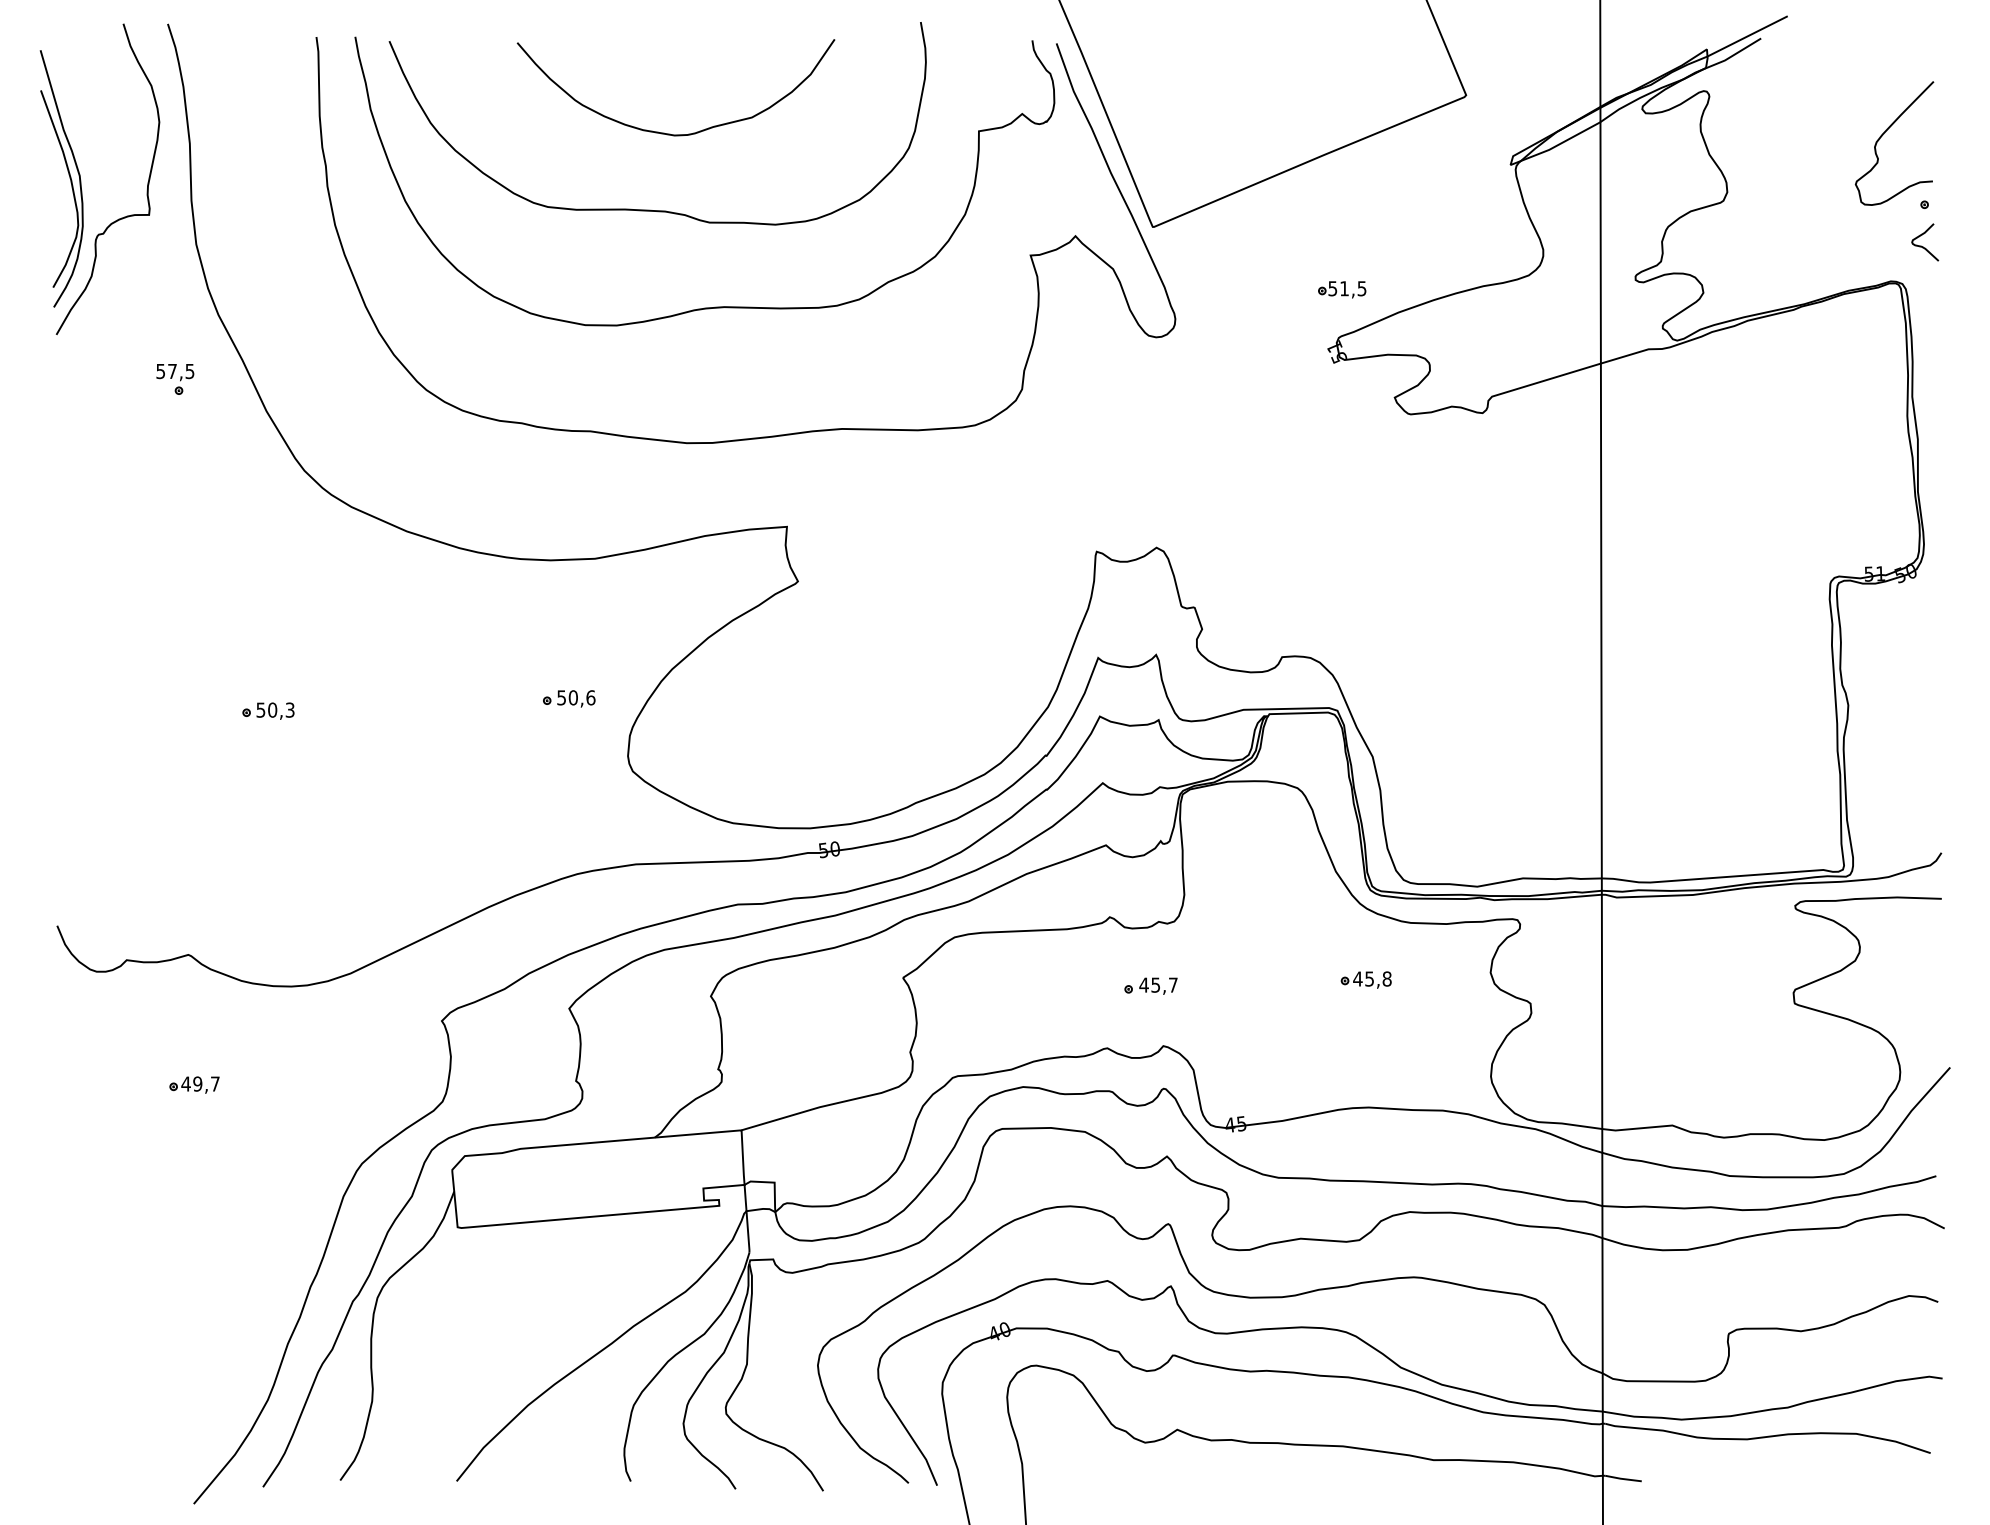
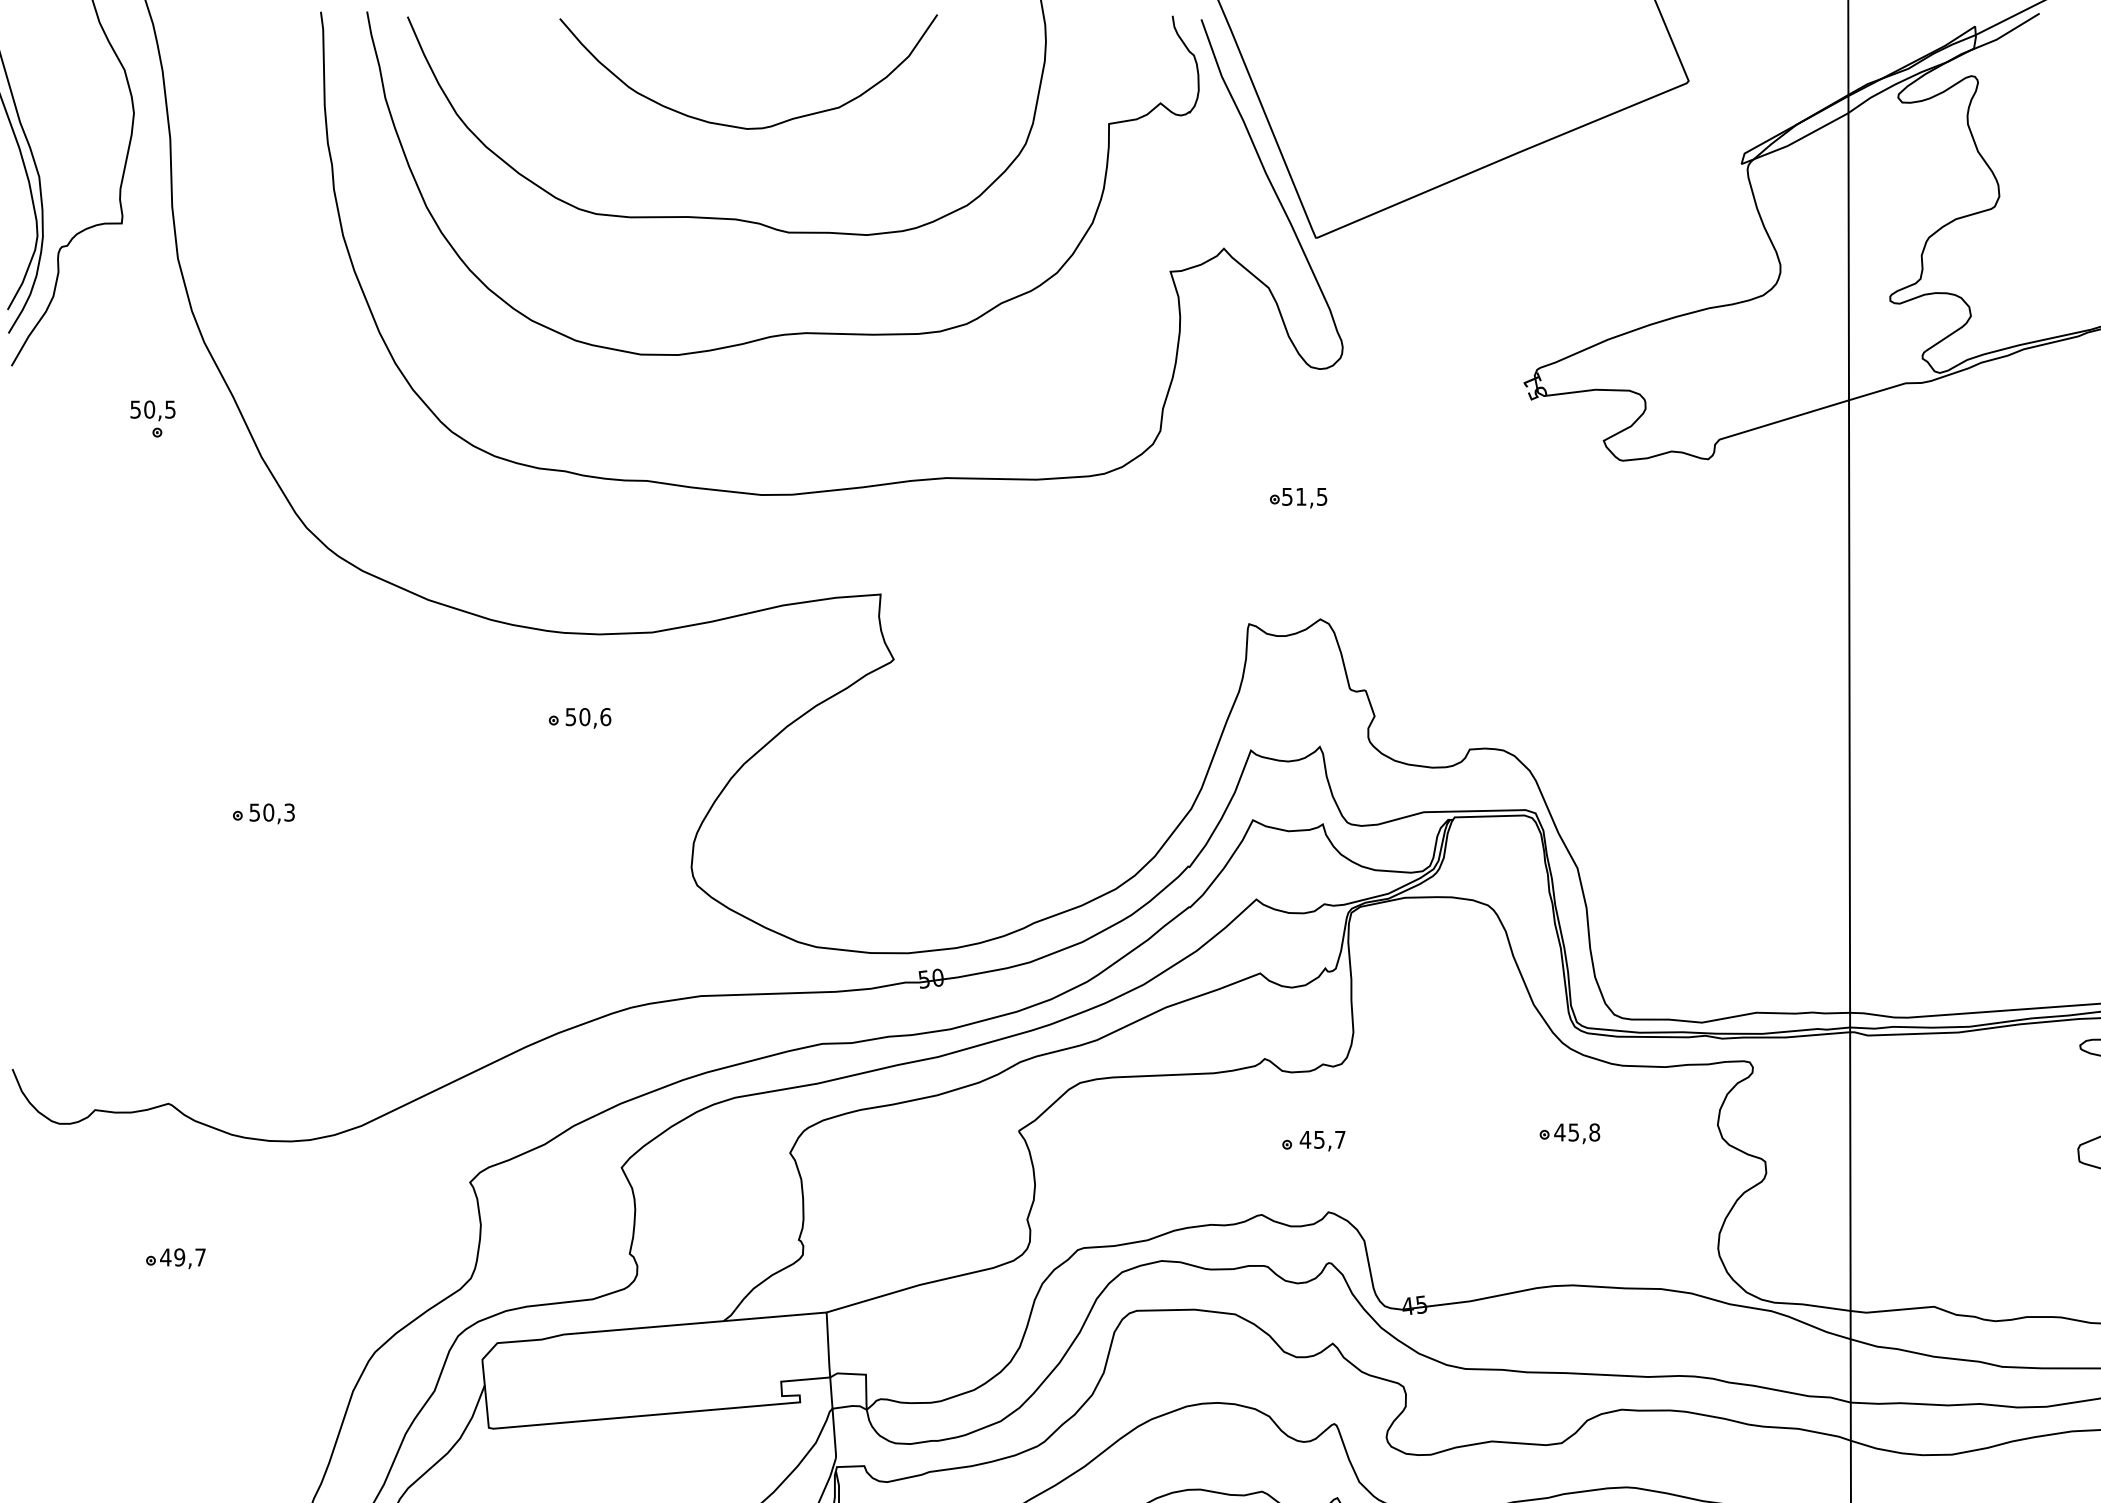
part: (1342, 289) -> (1298, 497), moved
text: (172, 371) -> (149, 409), 57,5 -> 50,5
part: (569, 698) -> (580, 717), moved

